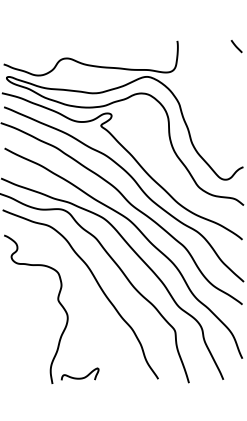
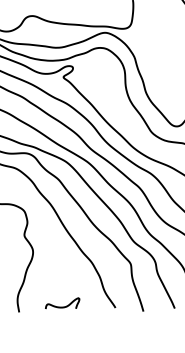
curve: (79, 377) -> (62, 306), moved

